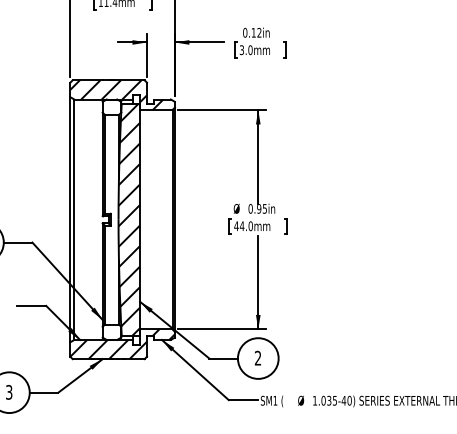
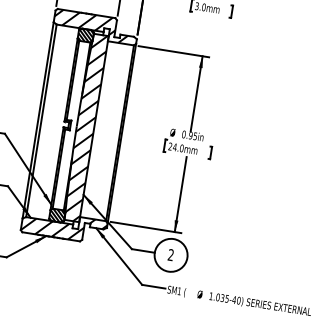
hatch: (111, 106) -> (85, 34), added
text: (236, 225) -> (170, 146), 44.0mm -> 24.0mm
hatch: (111, 331) -> (56, 215), added

